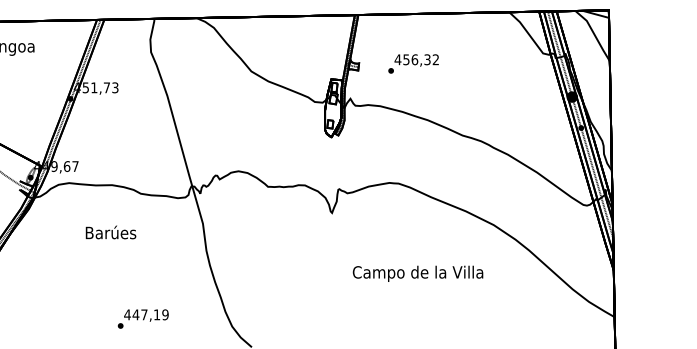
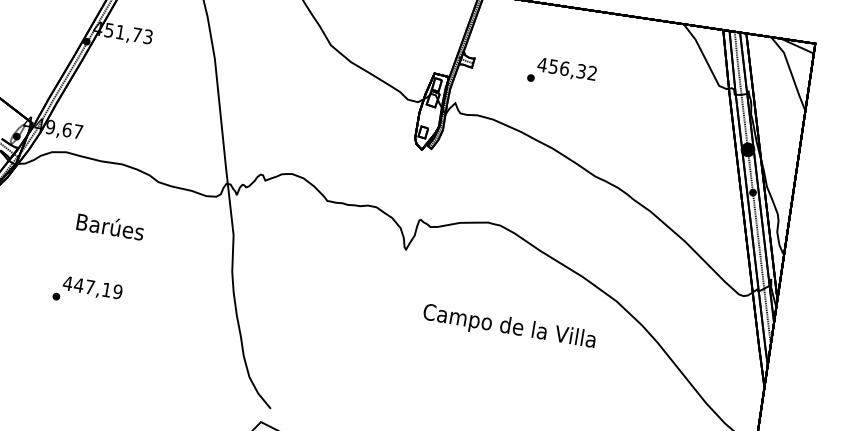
text: (413, 63) -> (562, 73), moved
text: (417, 273) -> (508, 327), moved
text: (142, 318) -> (86, 291), moved

